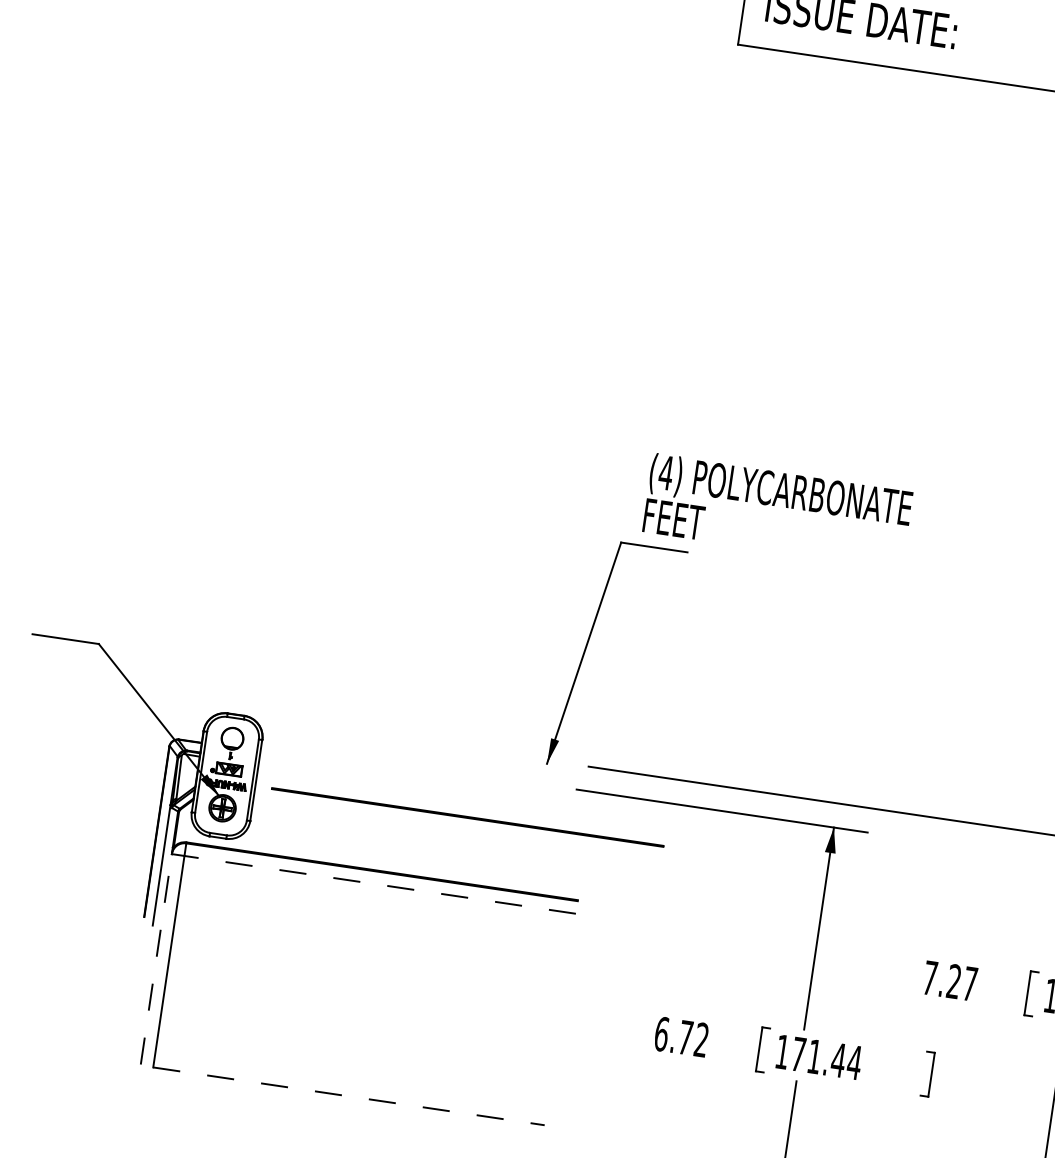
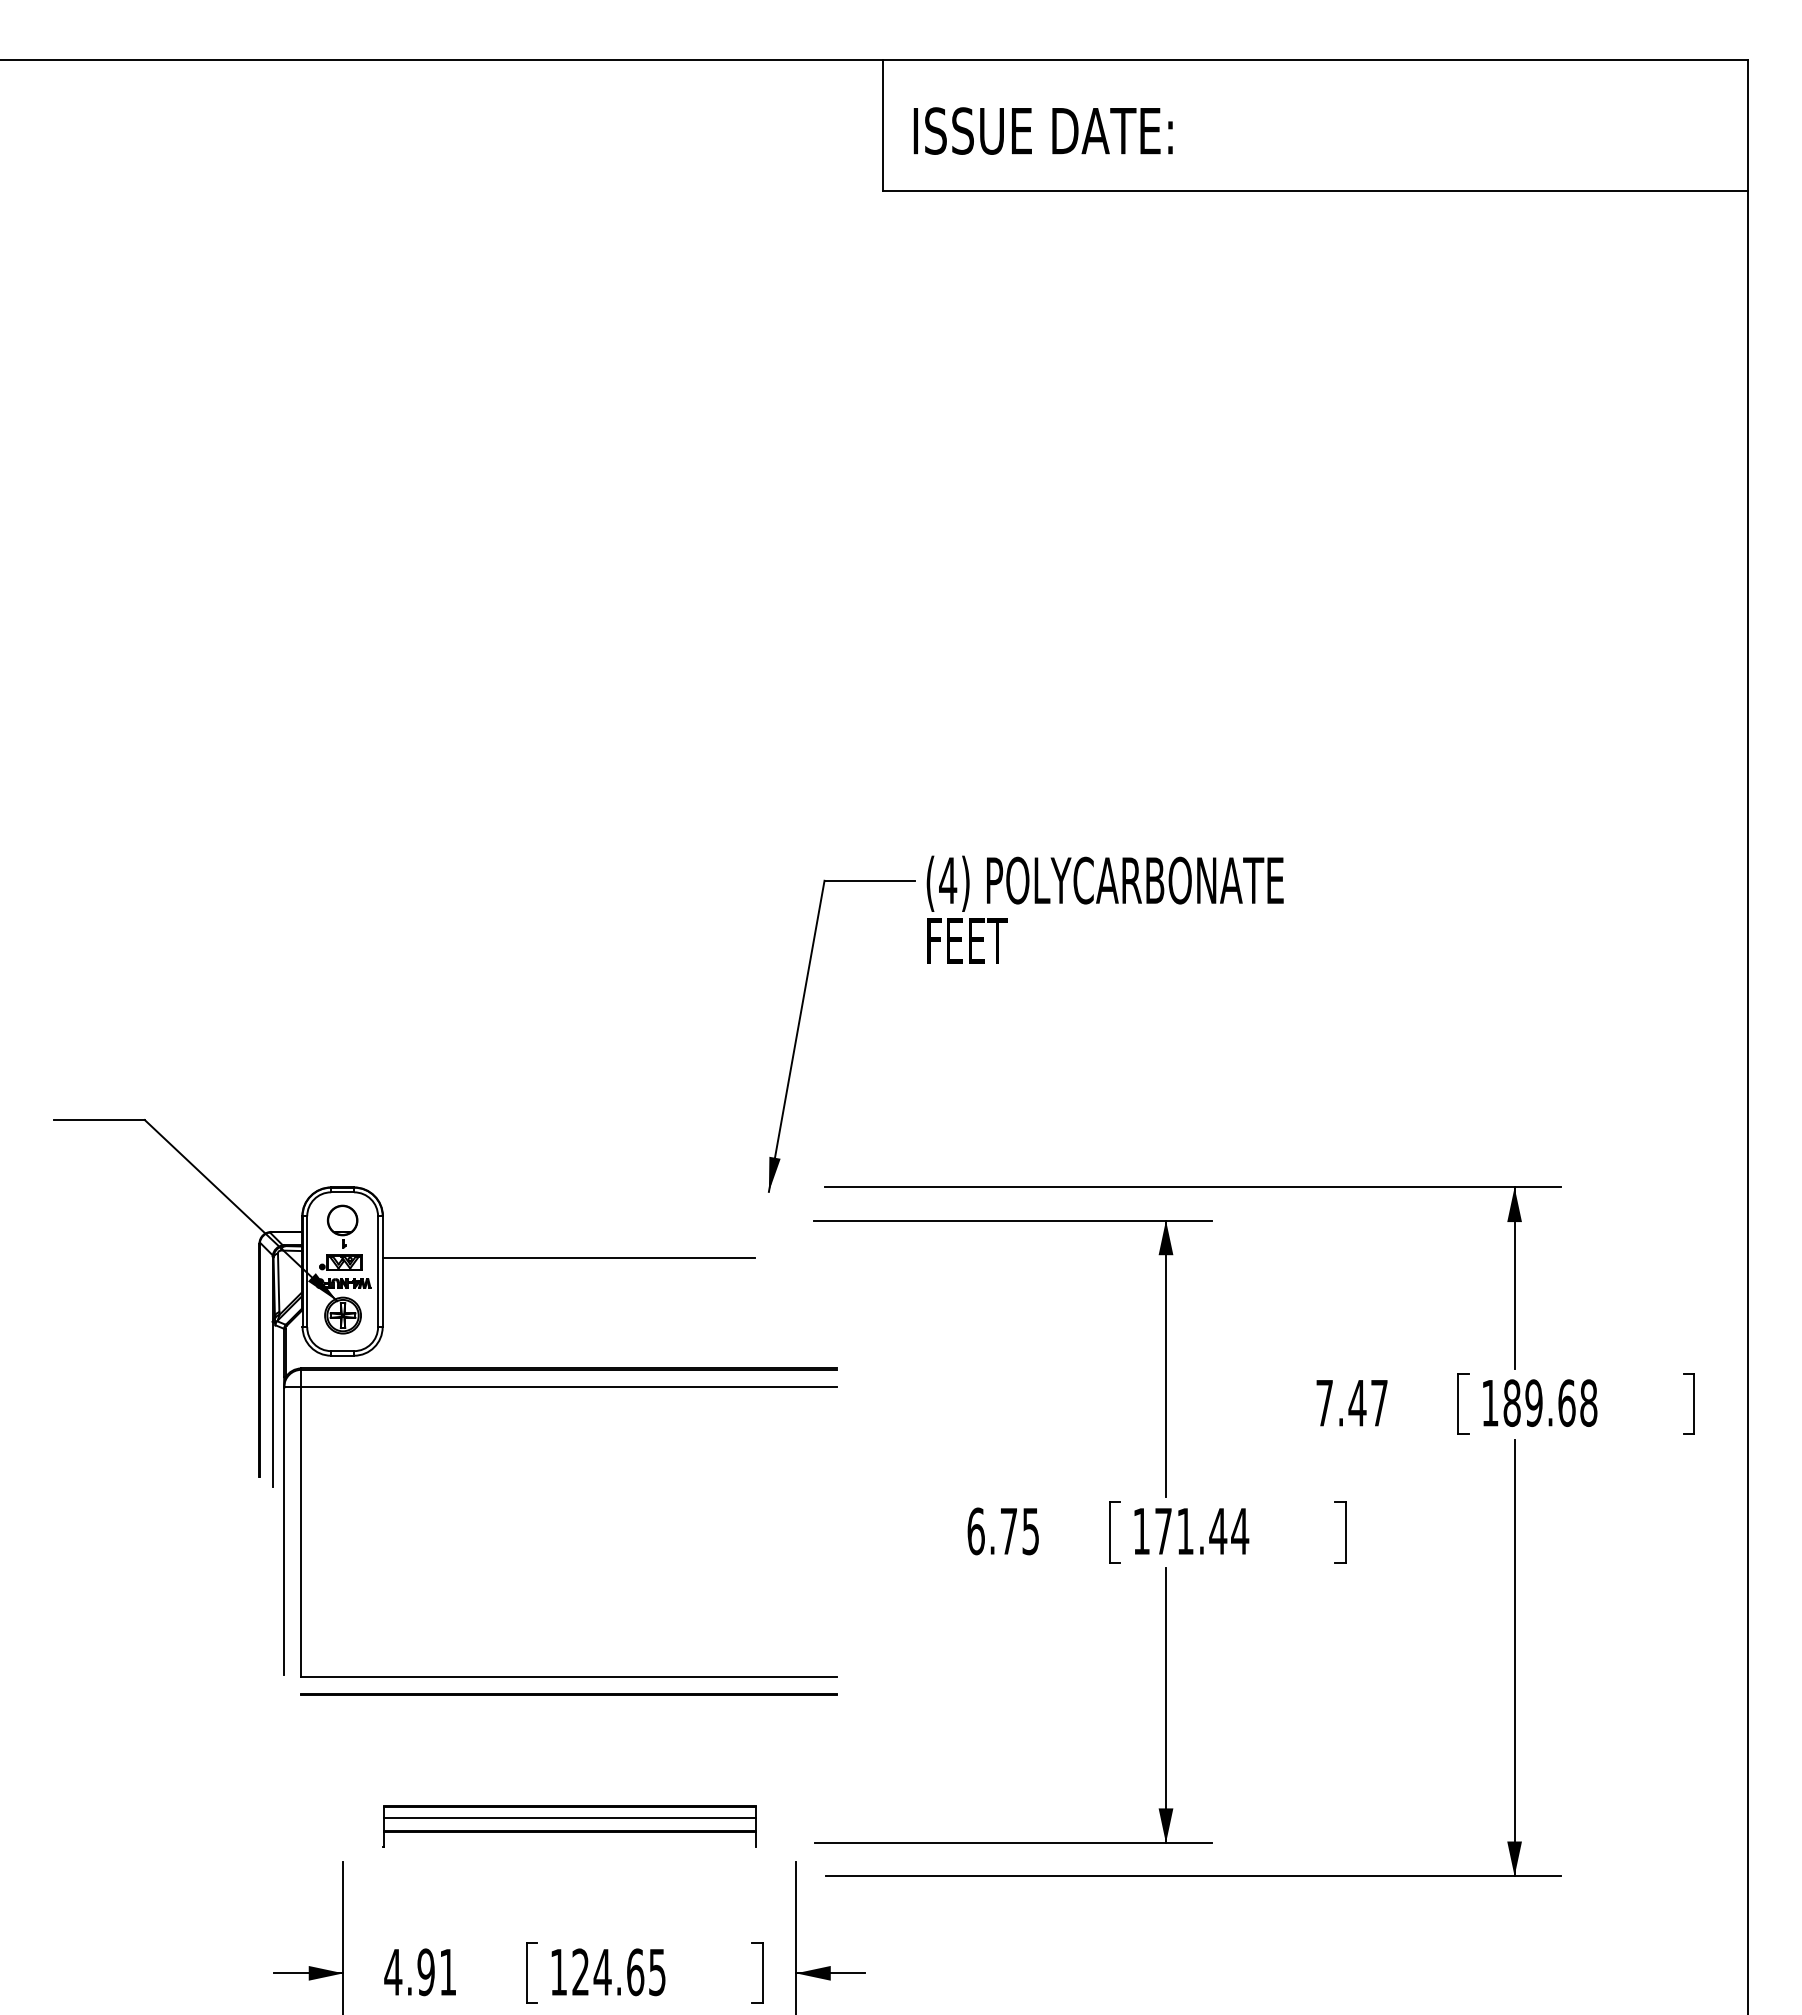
text: (777, 510) -> (1104, 909), moved
line: (393, 790) -> (568, 1258), added
line: (467, 817) -> (568, 1694), moved
line: (380, 885) -> (569, 1387), dashed -> solid
line: (156, 959) -> (284, 1531), dashed -> solid
text: (954, 981) -> (1357, 1402), 7.27 -> 7.47
text: (701, 1040) -> (1030, 1531), 6.72 -> 6.75
line: (349, 1096) -> (569, 1676), dashed -> solid

